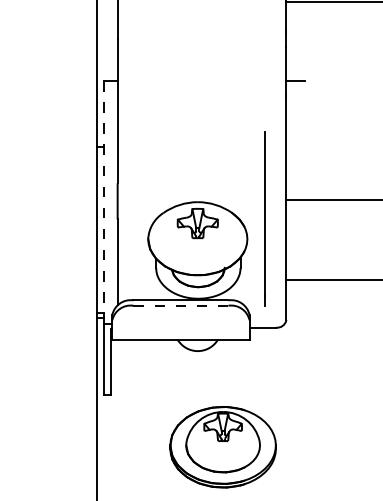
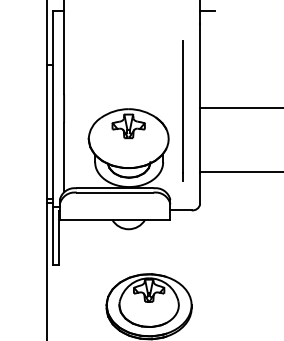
line: (103, 201) -> (52, 108), dashed -> solid
line: (264, 218) -> (182, 110), moved
line: (181, 305) -> (115, 192), dashed -> solid

